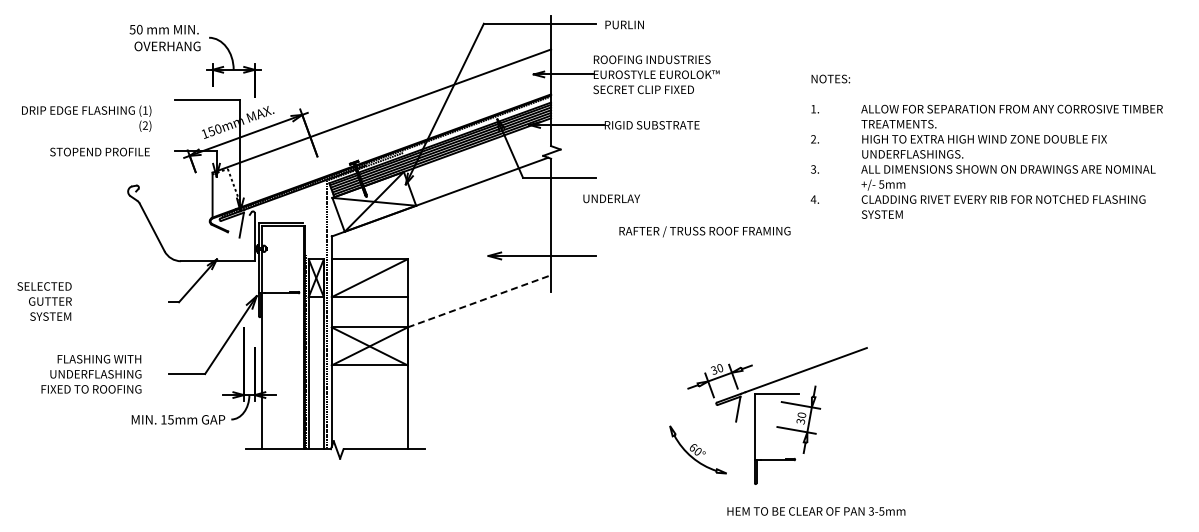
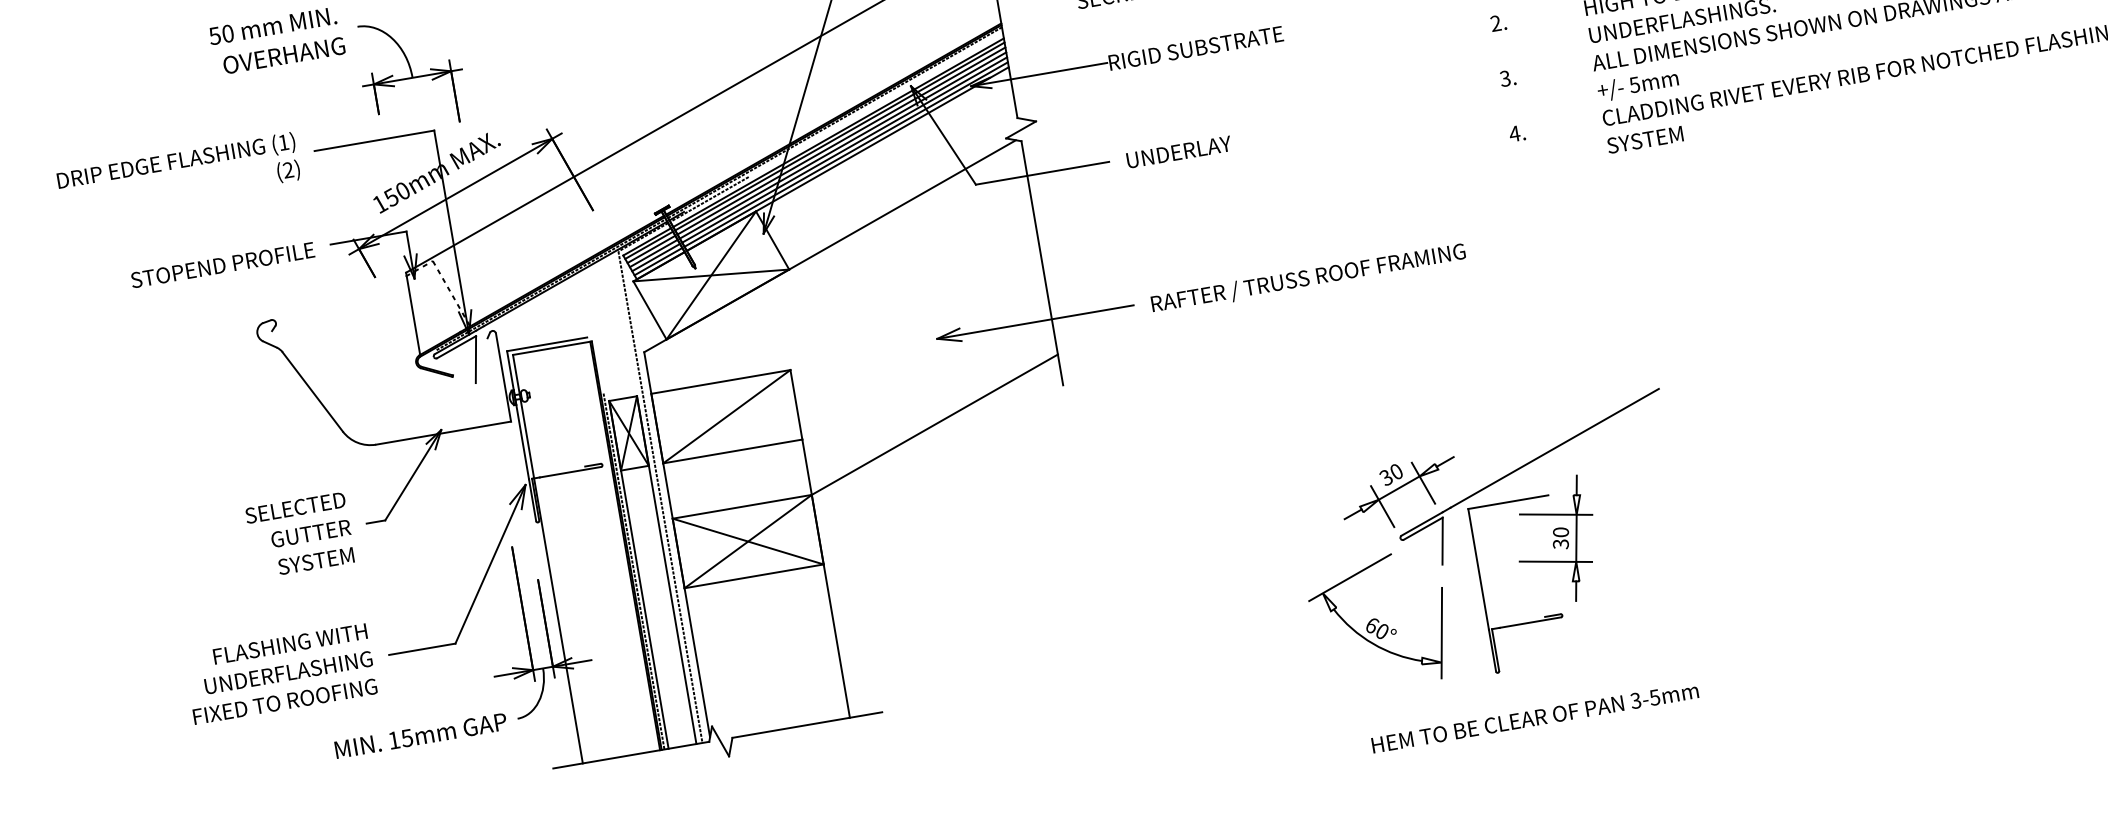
text: (86, 118) -> (178, 175), moved
text: (99, 151) -> (221, 264), moved
text: (611, 198) -> (1178, 151), moved
text: (704, 231) -> (1307, 278), moved
text: (44, 301) -> (300, 535), moved
line: (479, 301) -> (935, 425), dashed -> solid
text: (91, 374) -> (280, 674), moved
line: (685, 419) -> (1349, 576), added
line: (729, 457) -> (1441, 632), added
text: (816, 511) -> (1535, 718), moved

